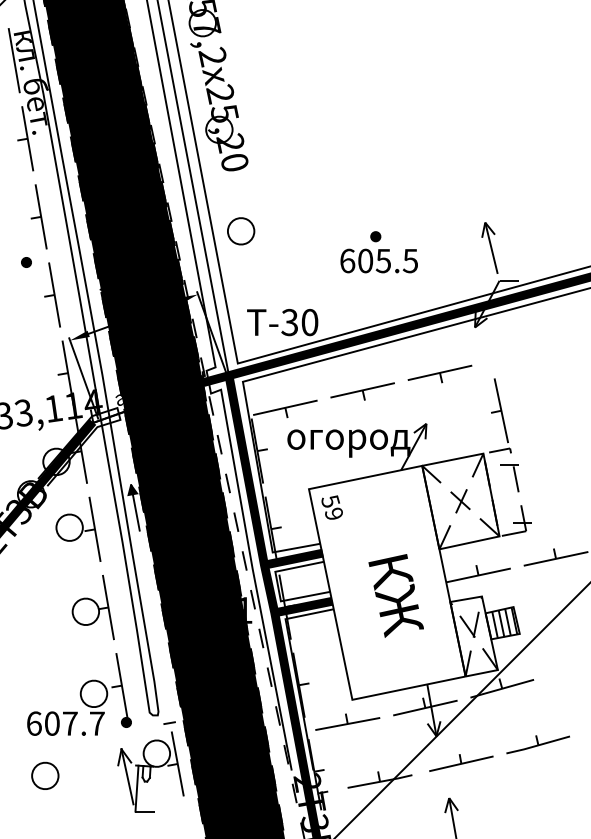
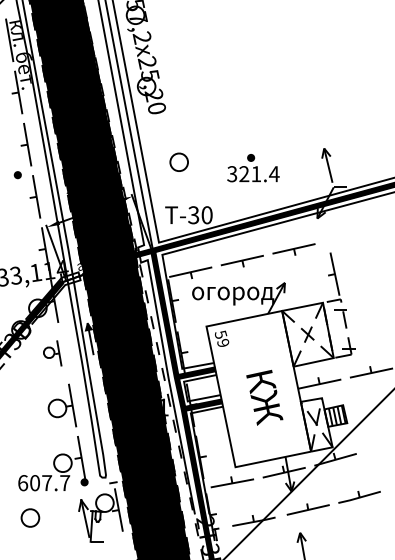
part: (240, 230) -> (178, 161), moved
text: (379, 261) -> (253, 174), 605.5 -> 321.4
part: (78, 529) -> (52, 353), size x0.6

